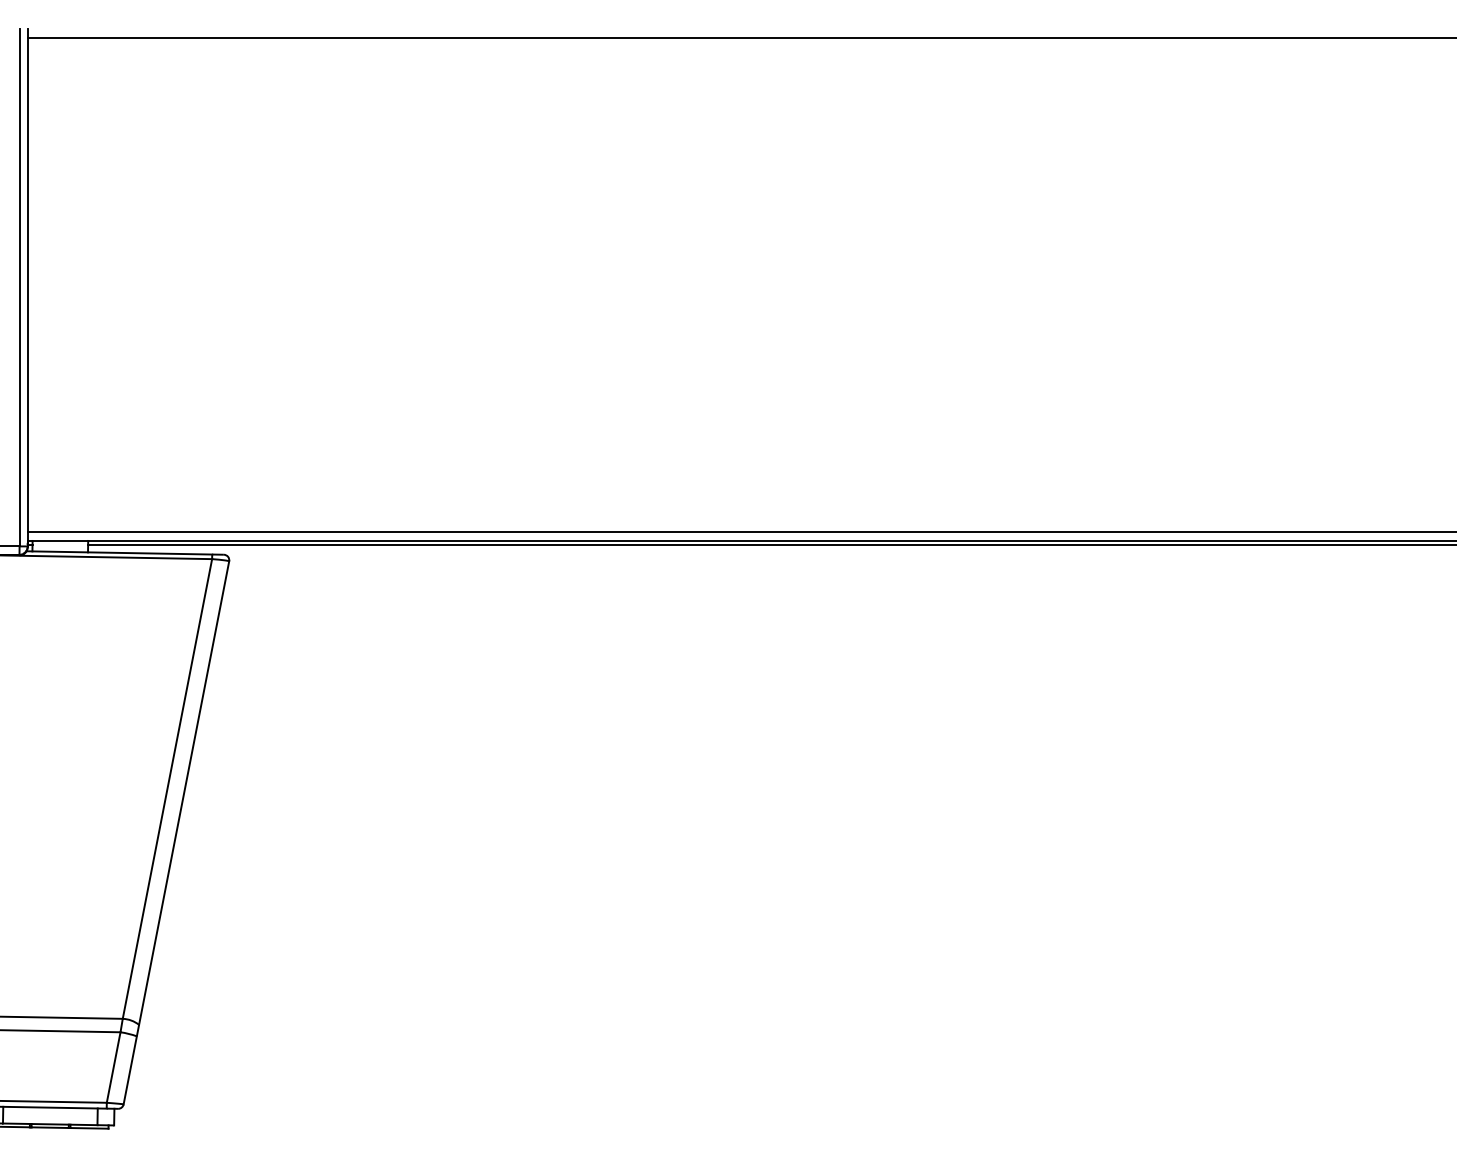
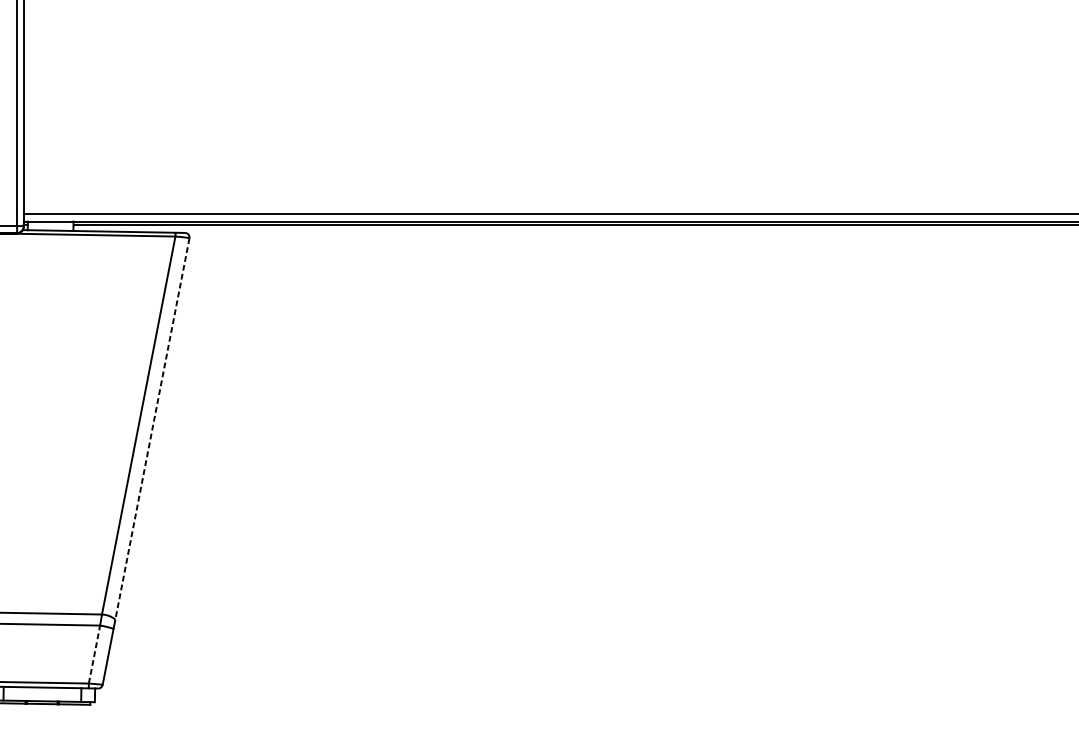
line: (184, 793) -> (152, 429), solid -> dashed
line: (113, 1067) -> (94, 654), solid -> dashed

